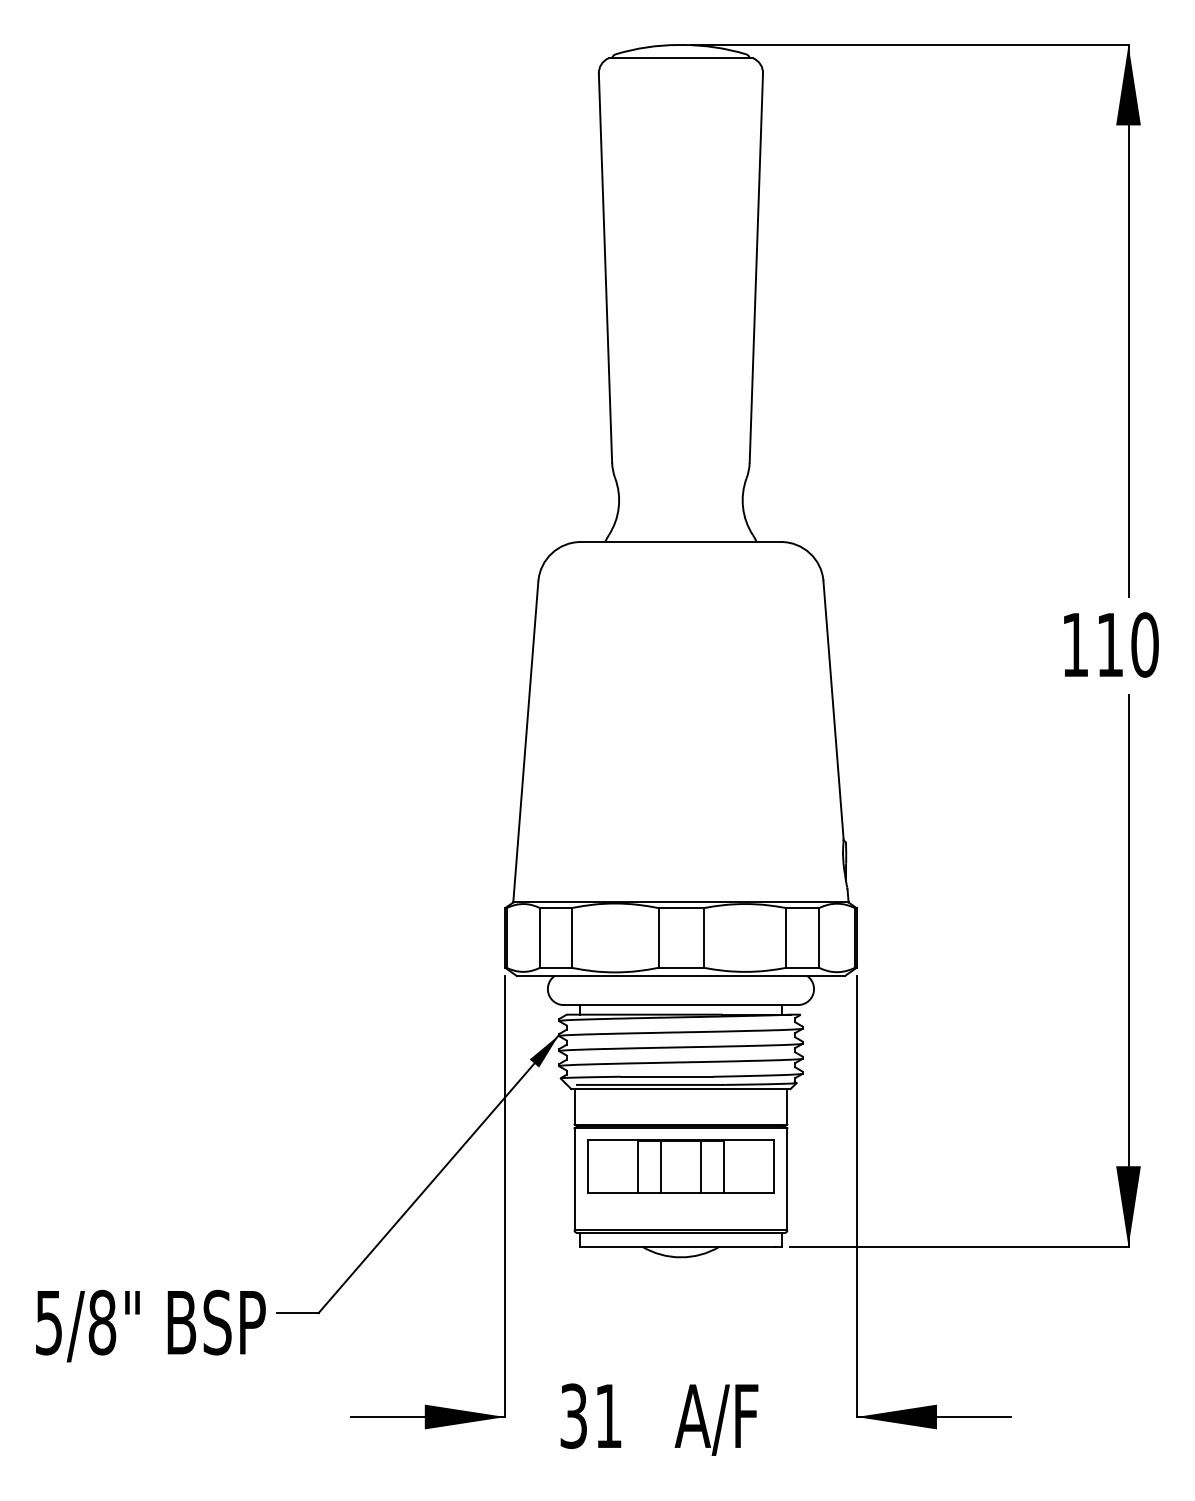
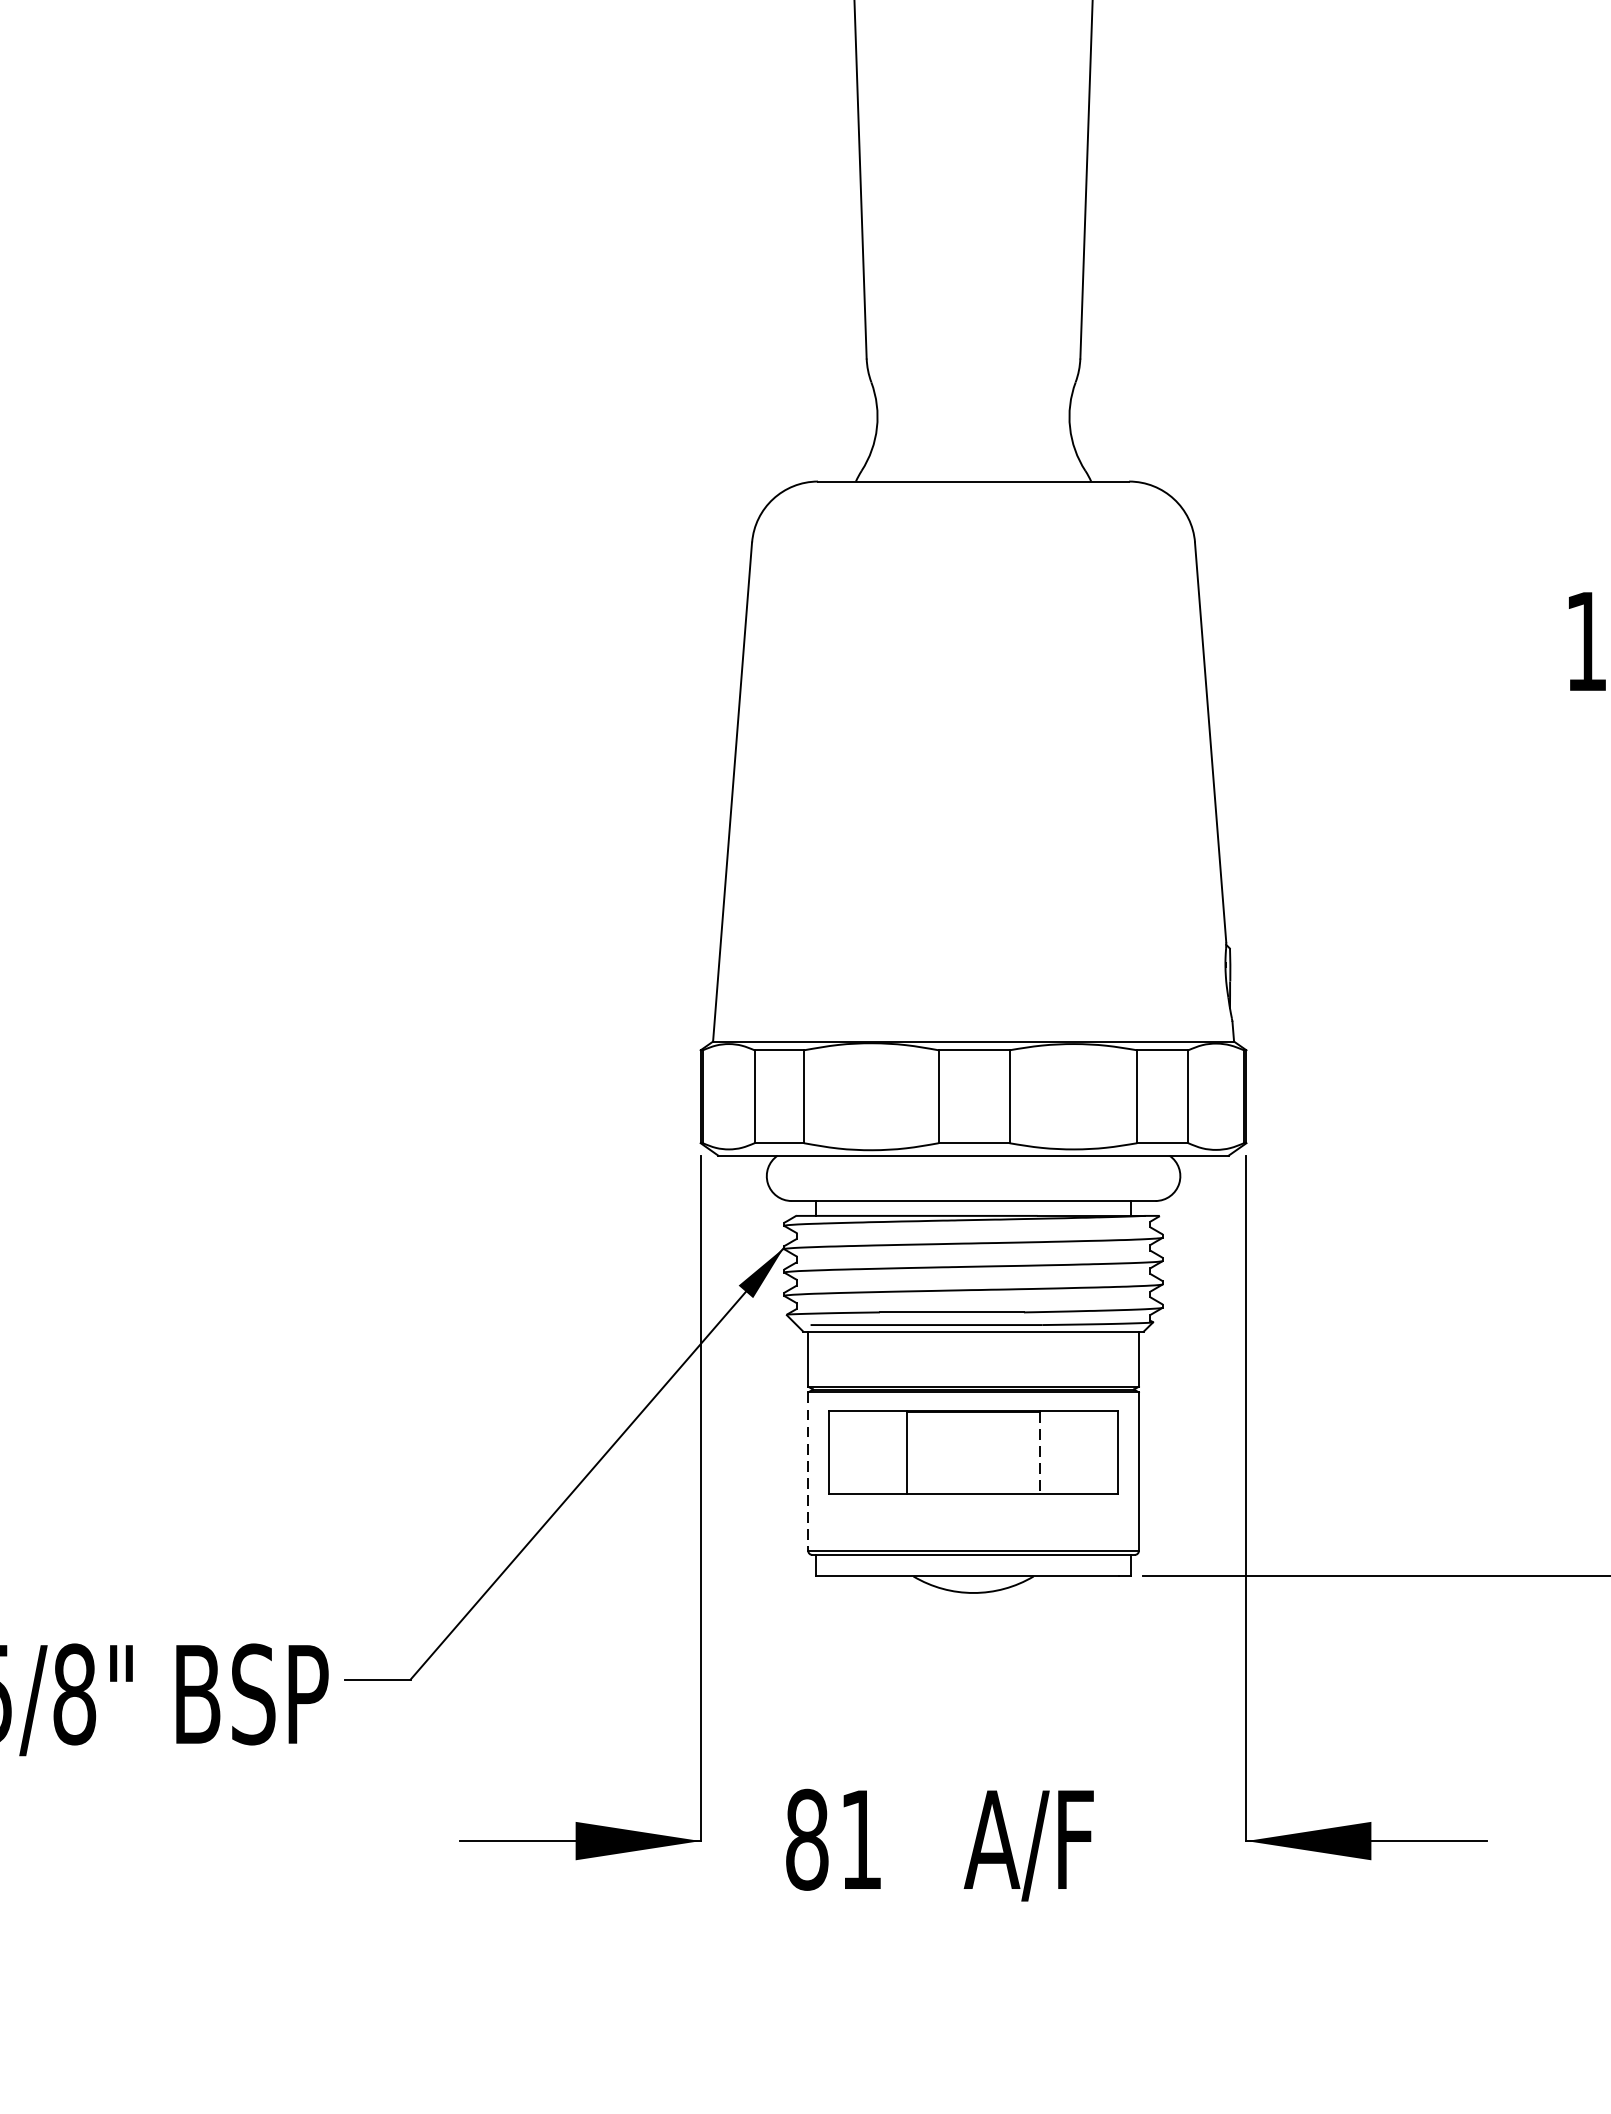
line: (660, 1166) -> (941, 1451), removed
line: (701, 1166) -> (1005, 1451), removed
line: (723, 1167) -> (1039, 1453), solid -> dashed
line: (574, 1179) -> (808, 1472), solid -> dashed
text: (573, 1416) -> (806, 1840), 31 -> 81

